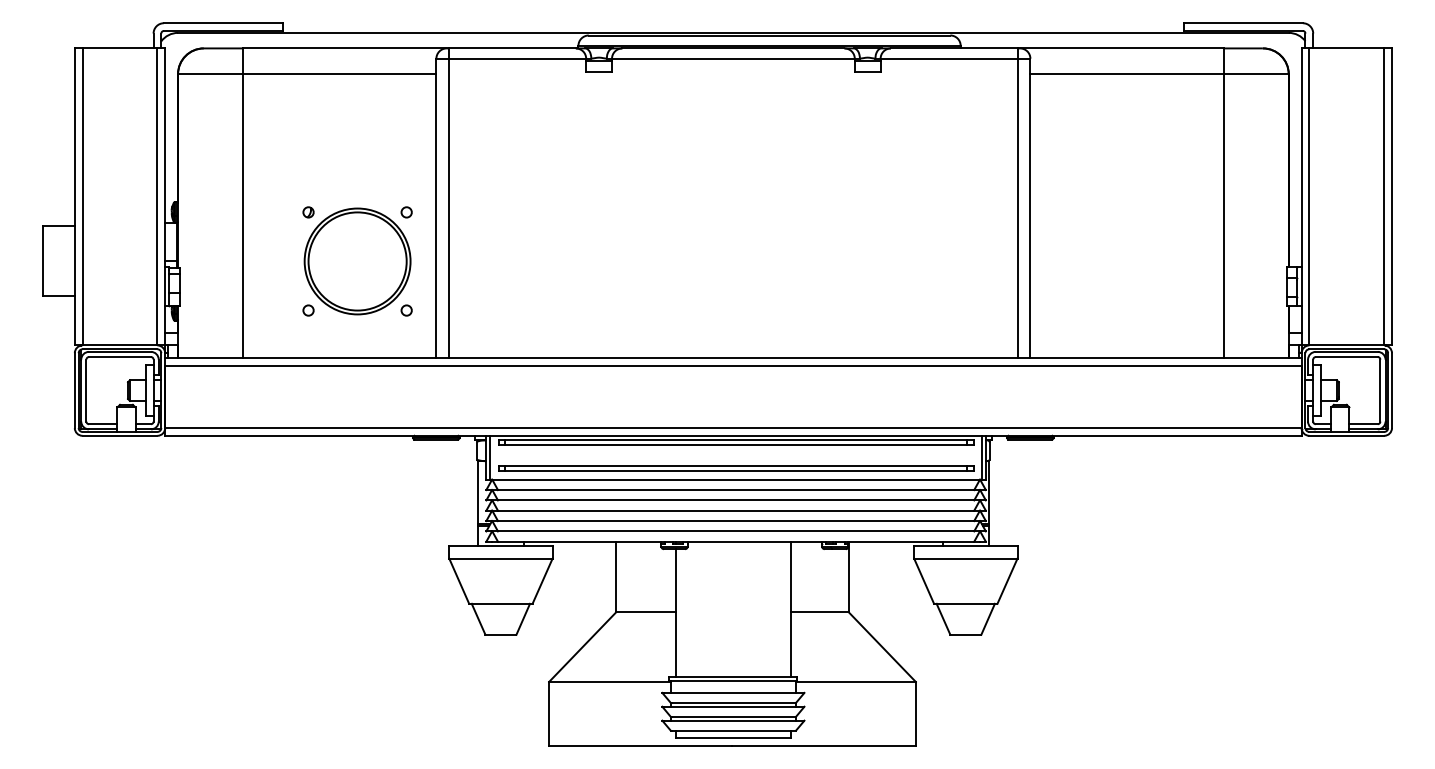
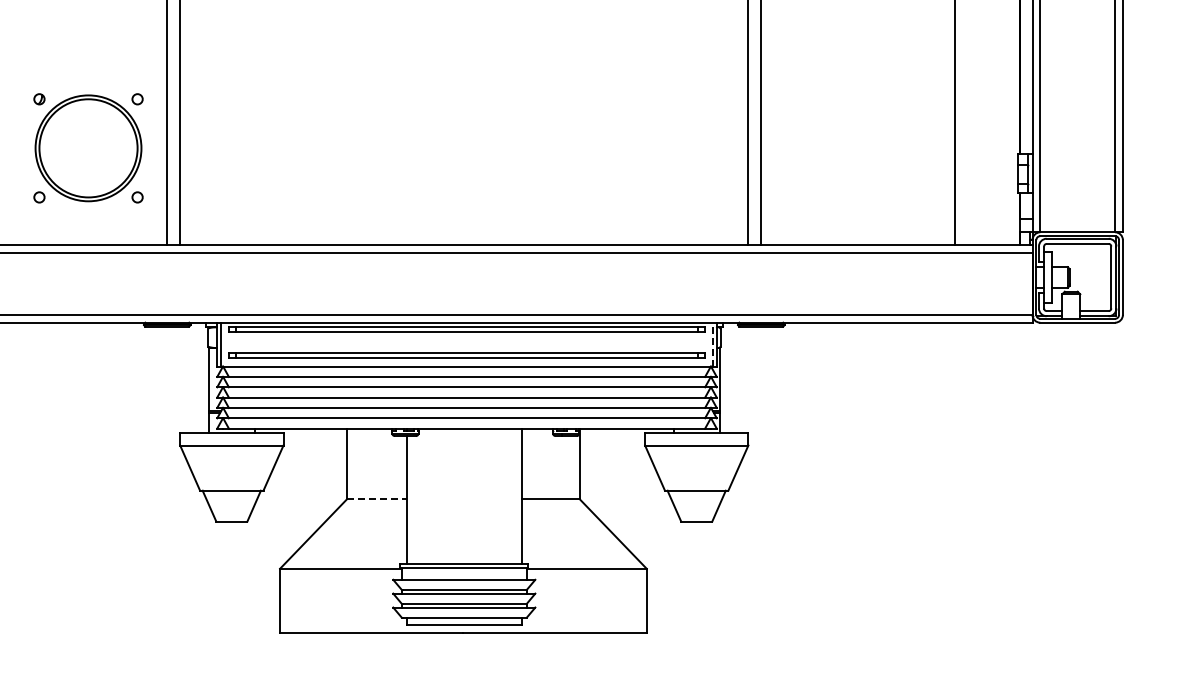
line: (981, 457) -> (712, 344), solid -> dashed
line: (646, 612) -> (377, 499), solid -> dashed

